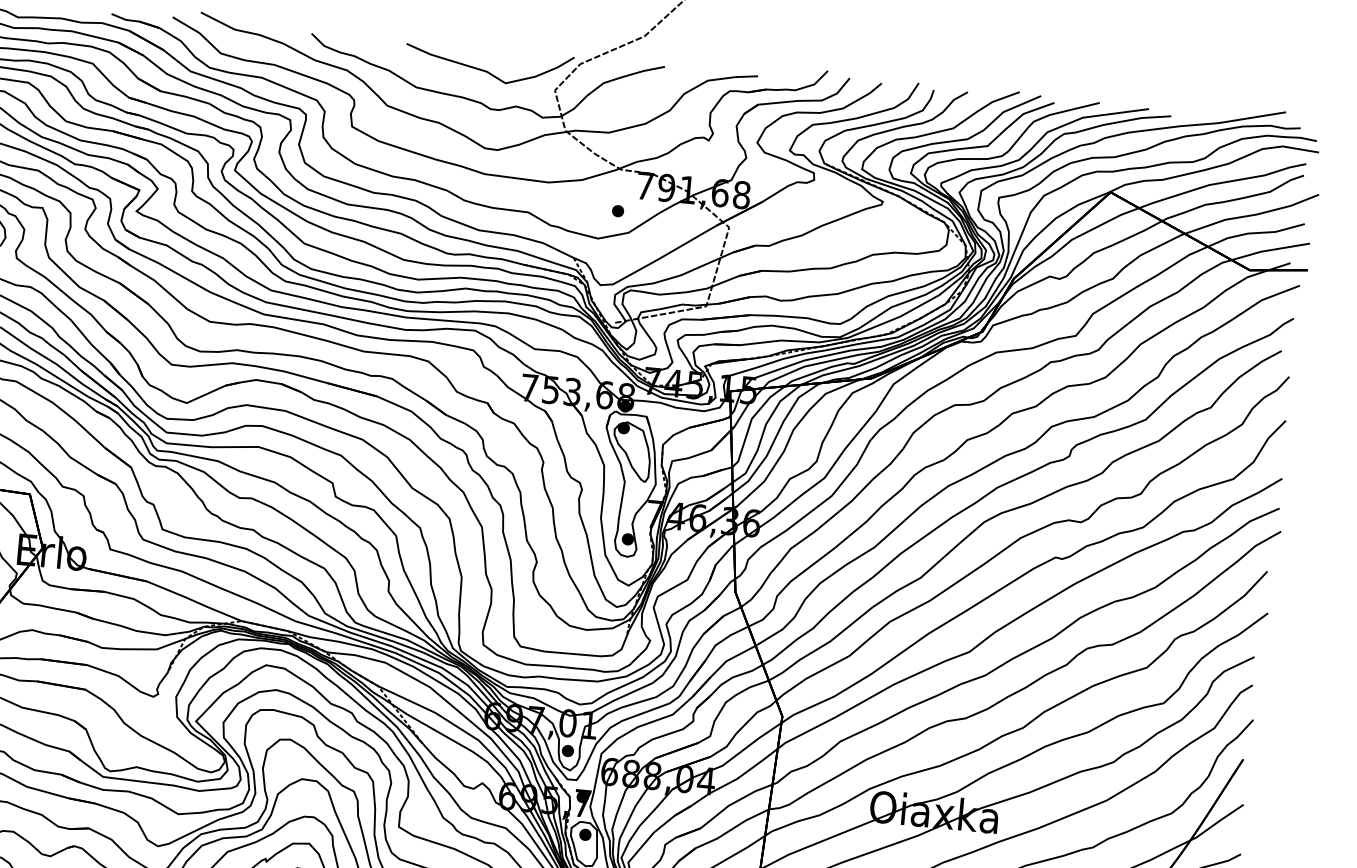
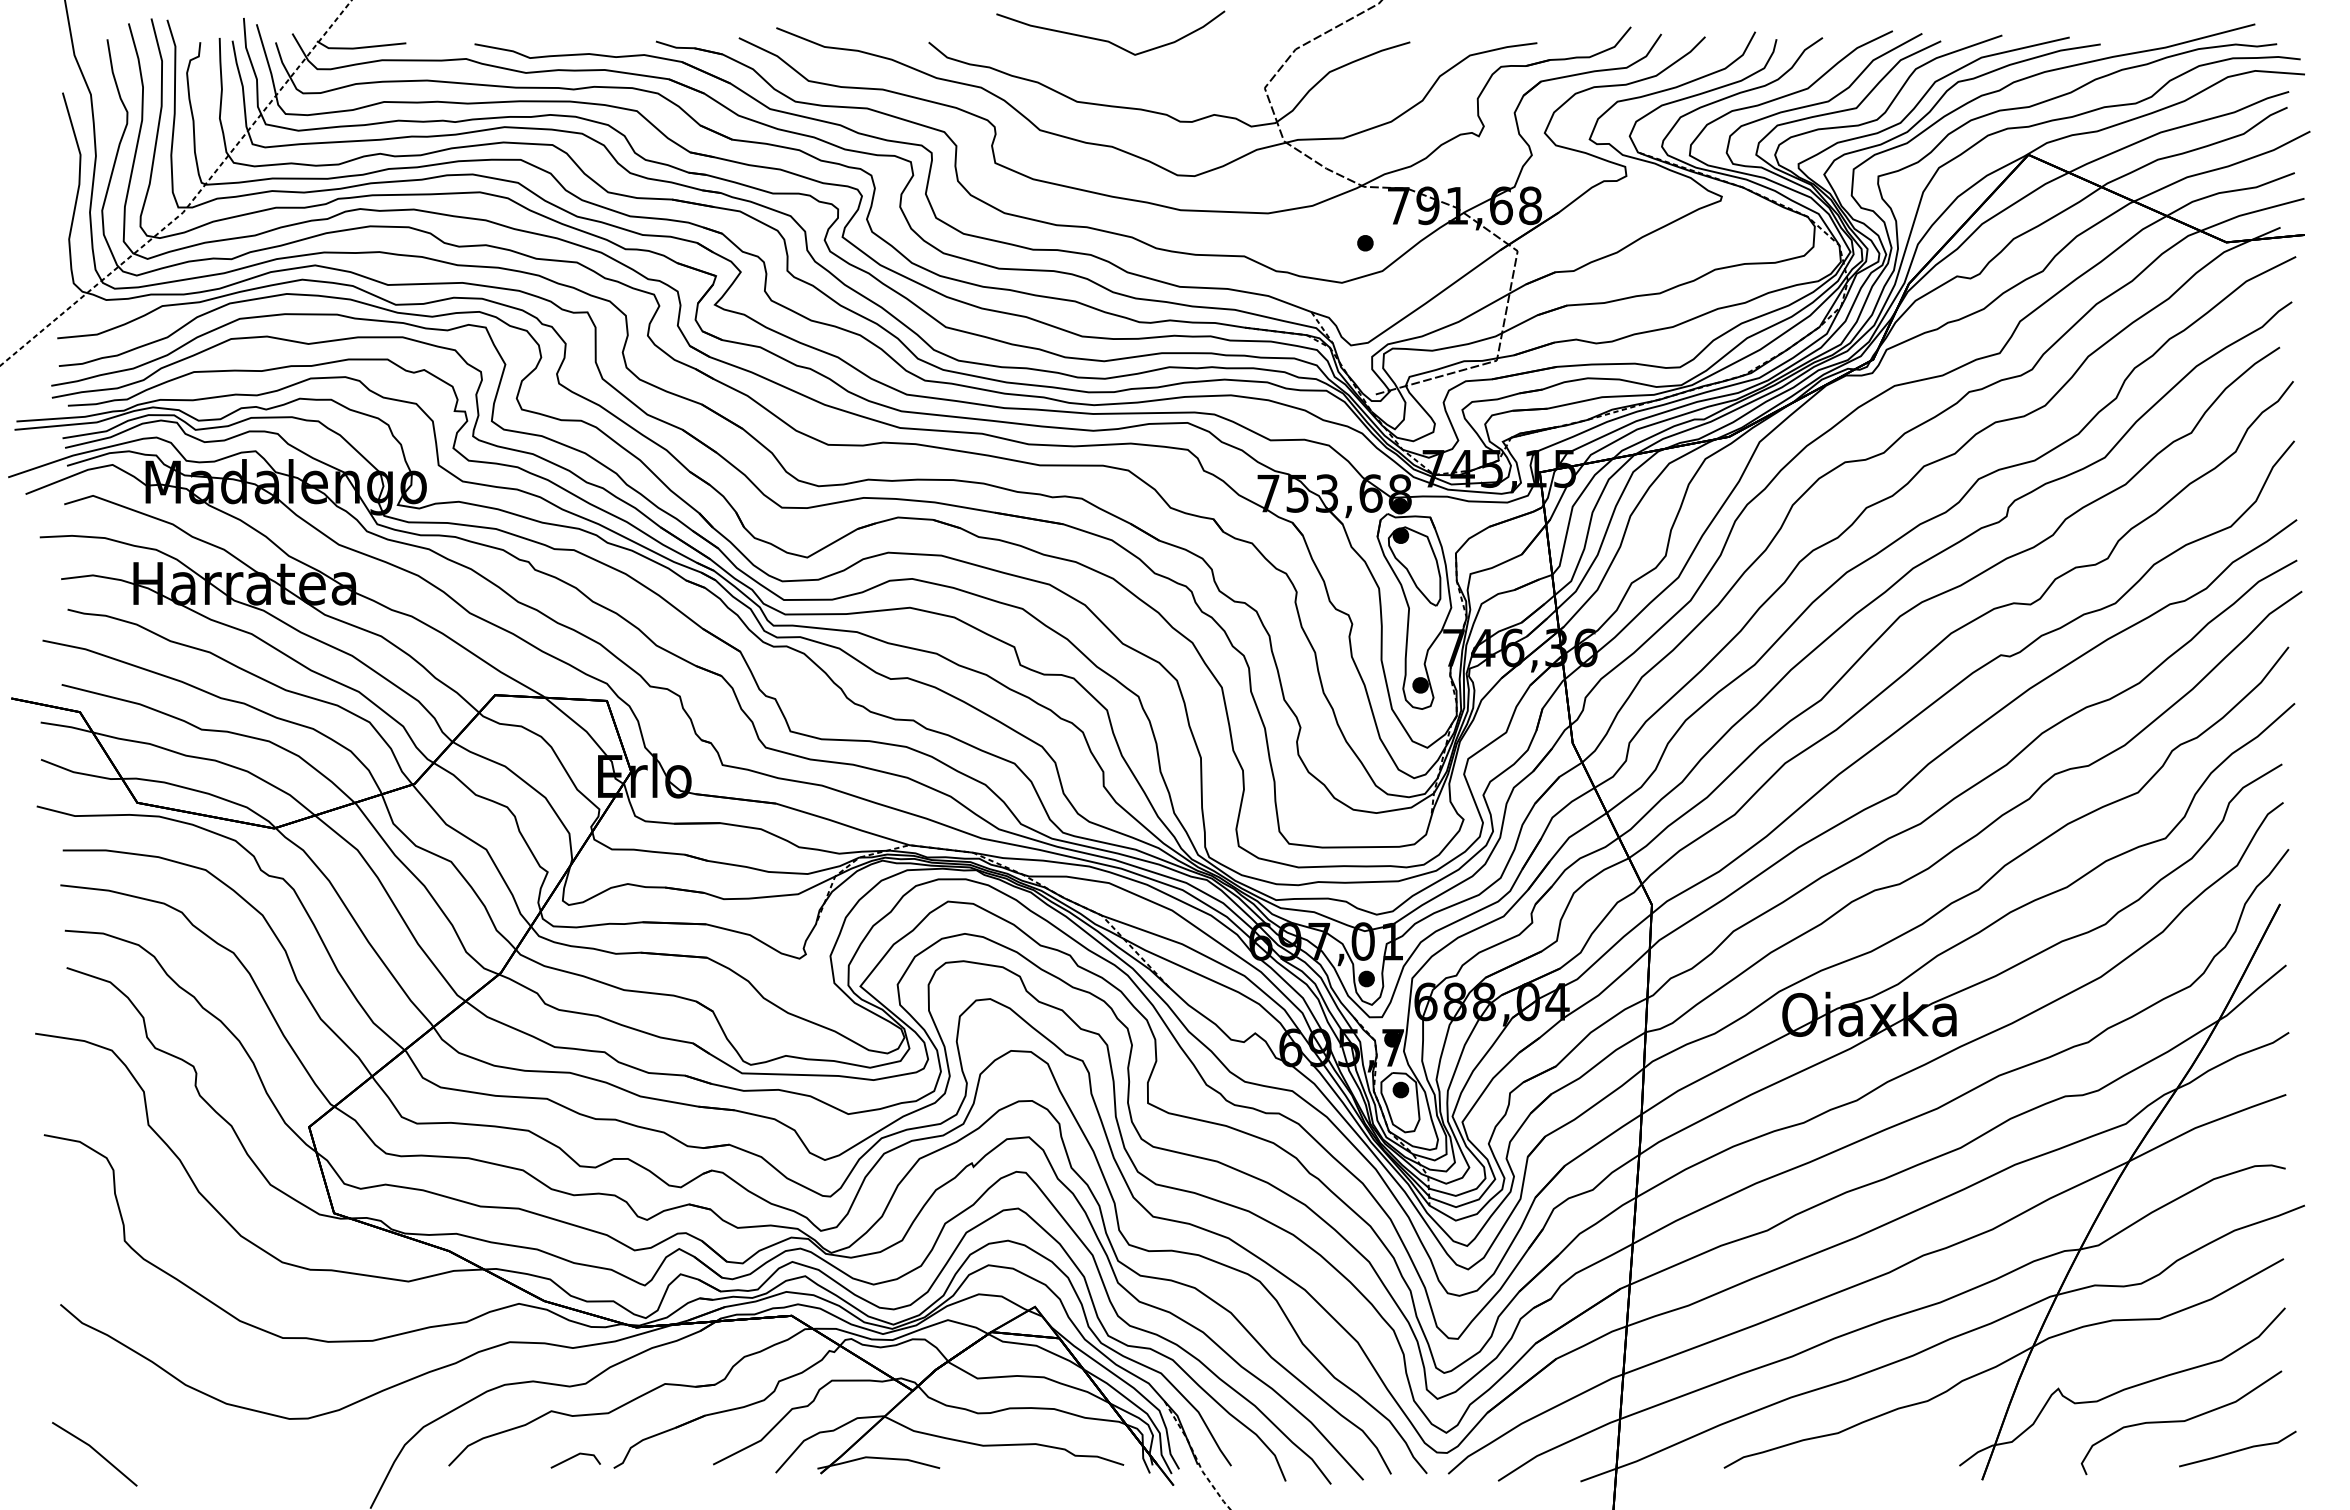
curve: (487, 70) -> (1108, 40), moved

